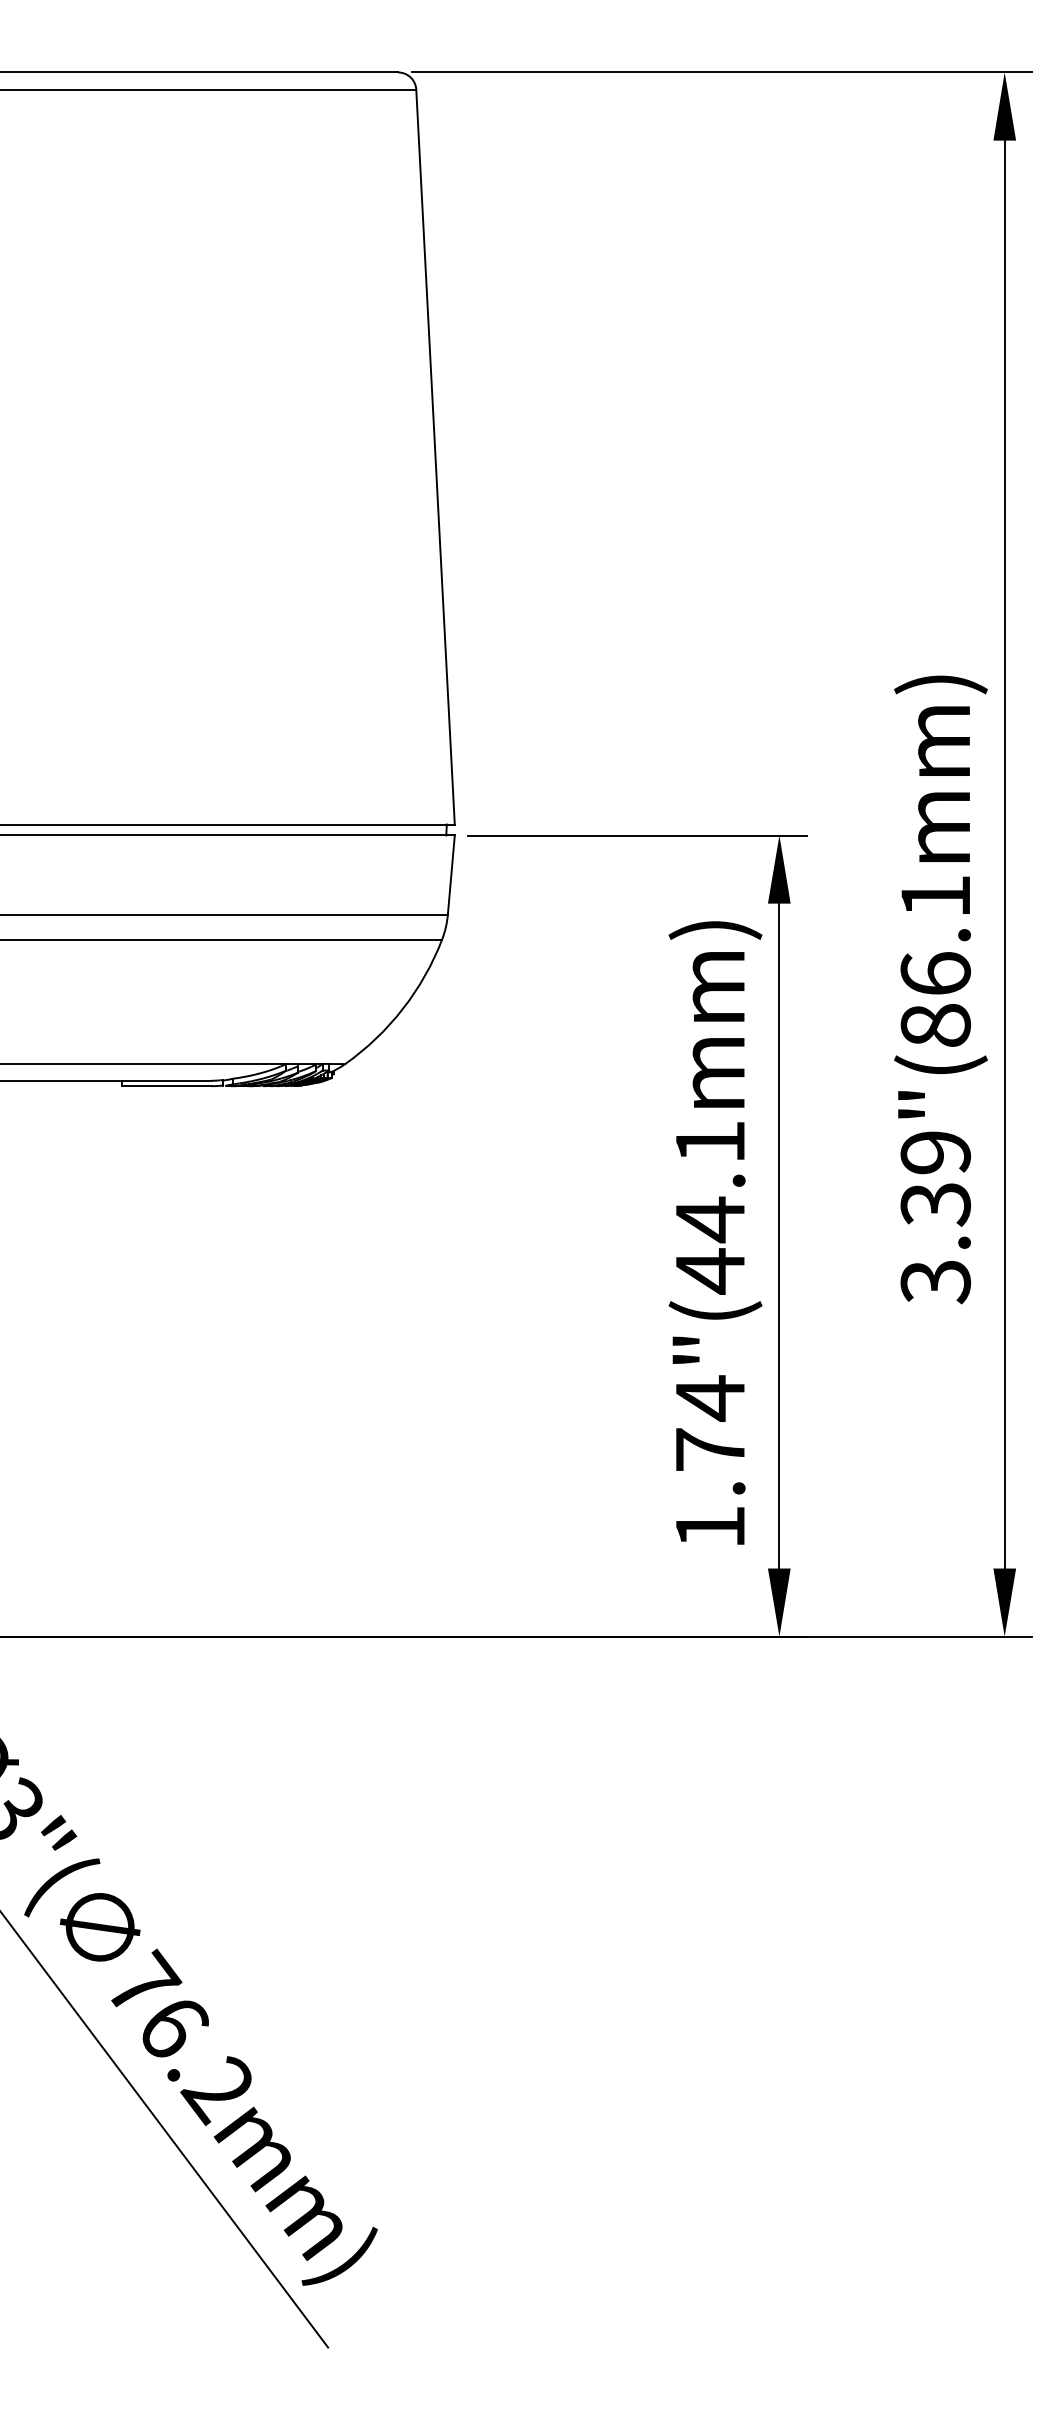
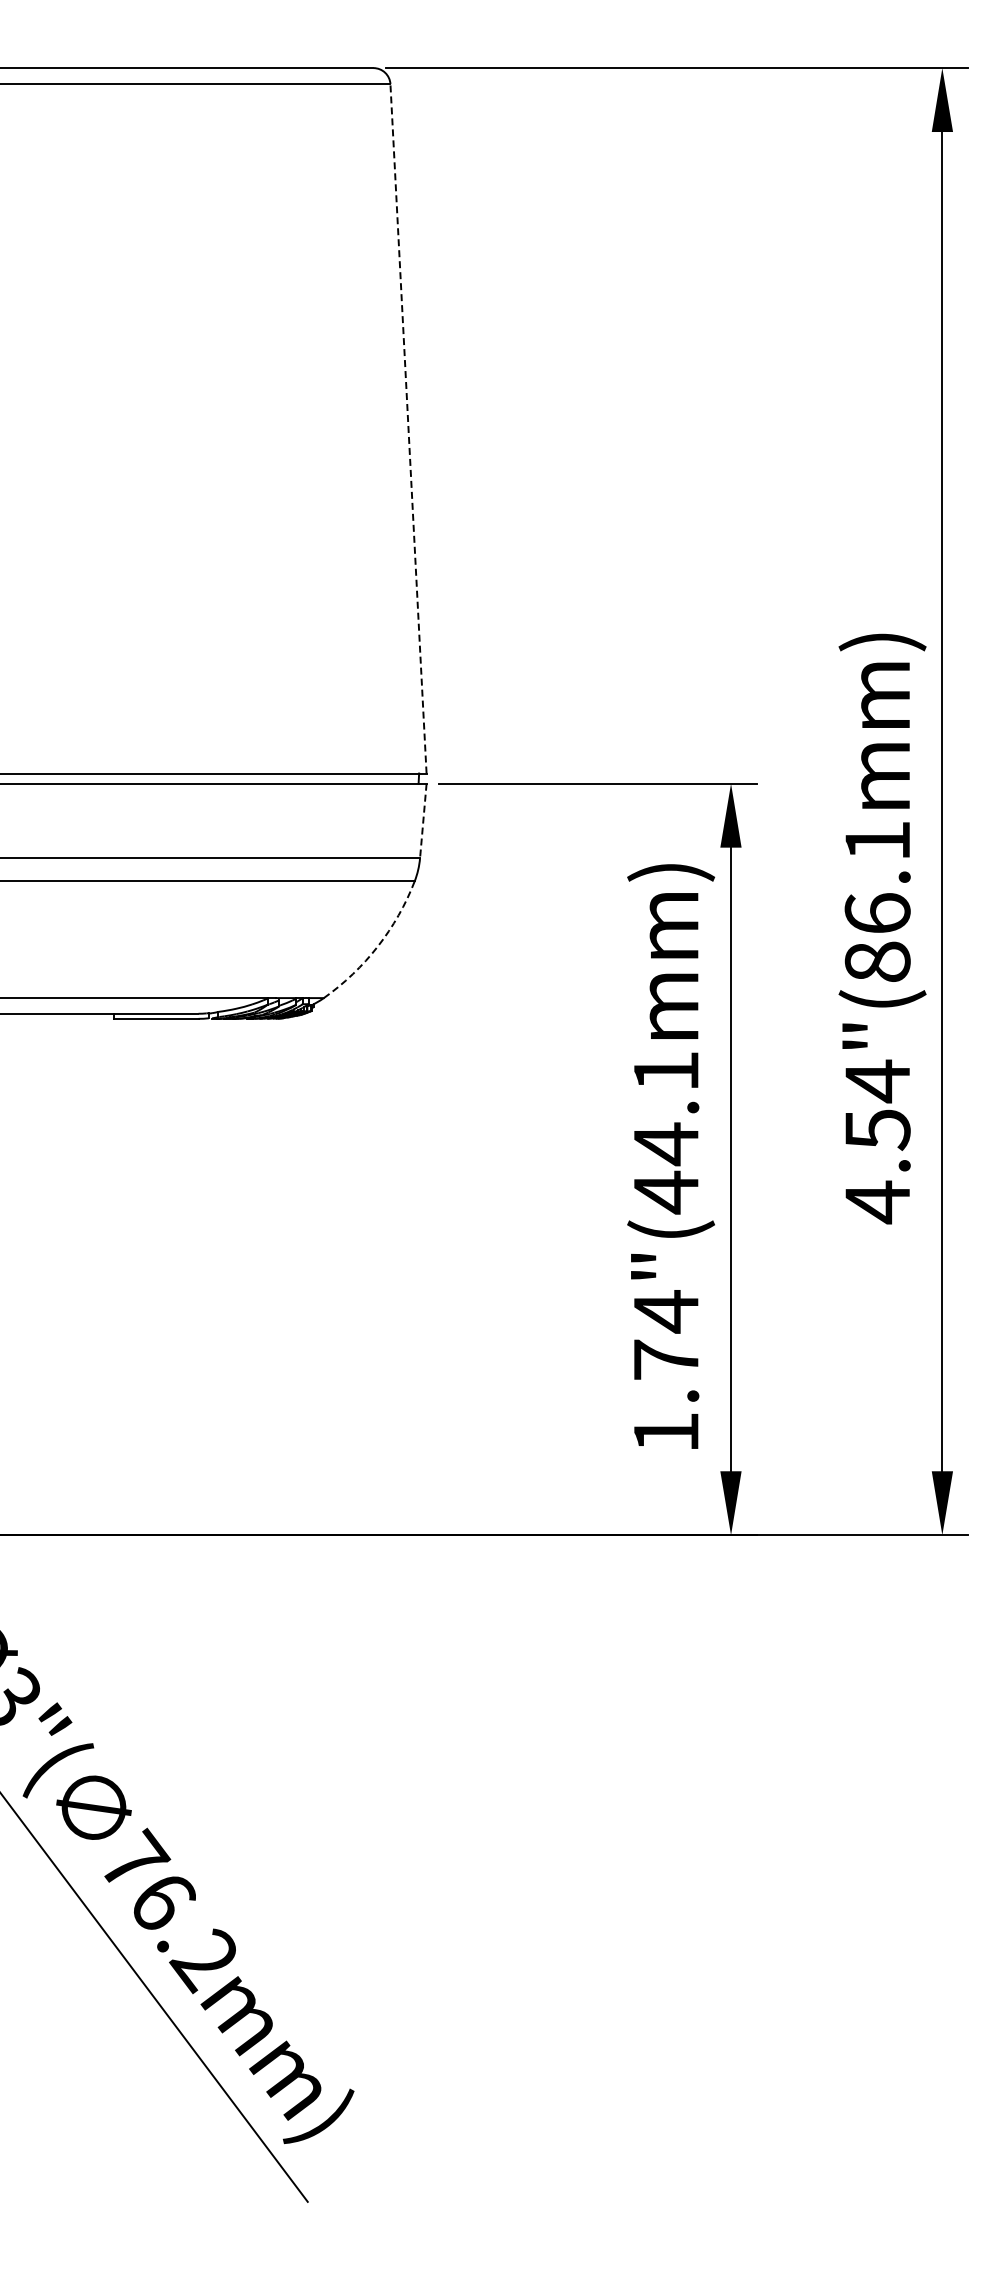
line: (435, 456) -> (408, 428), solid -> dashed
line: (451, 875) -> (423, 821), solid -> dashed
arc: (402, 1009) -> (377, 946), solid -> dashed
text: (935, 1216) -> (877, 1141), 3.39"(86.1mm) -> 4.54"(86.1mm)

